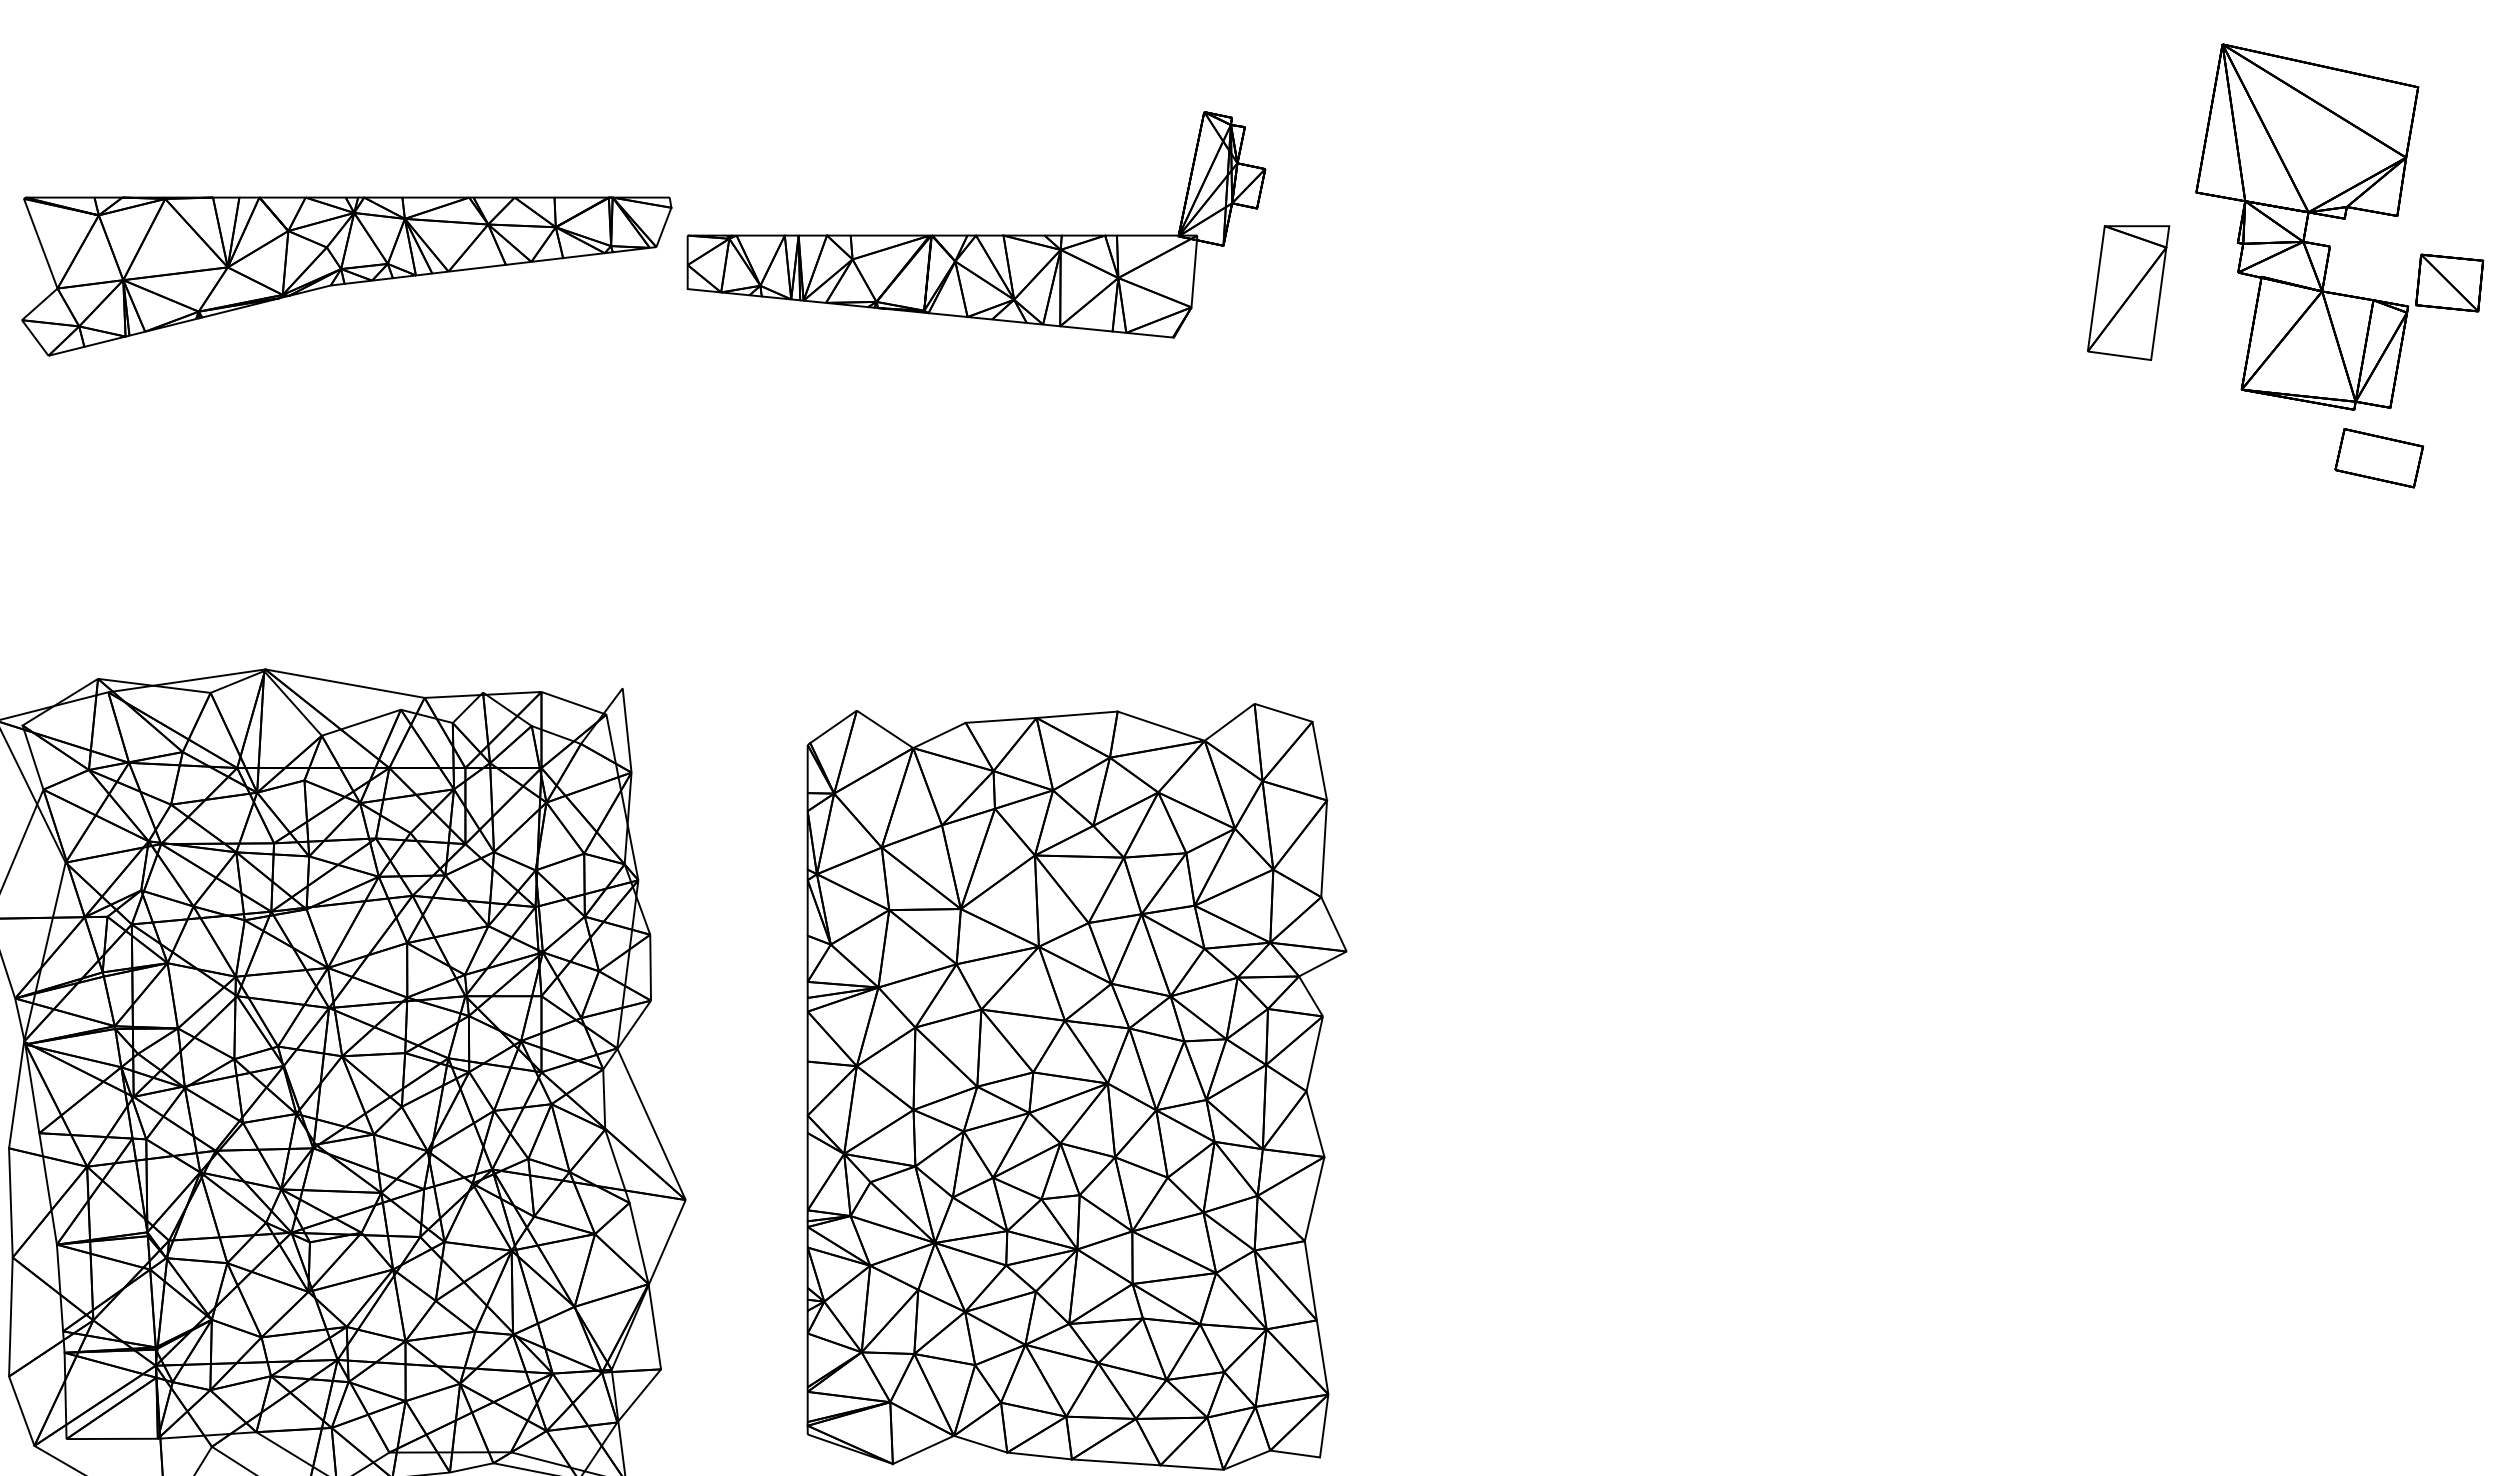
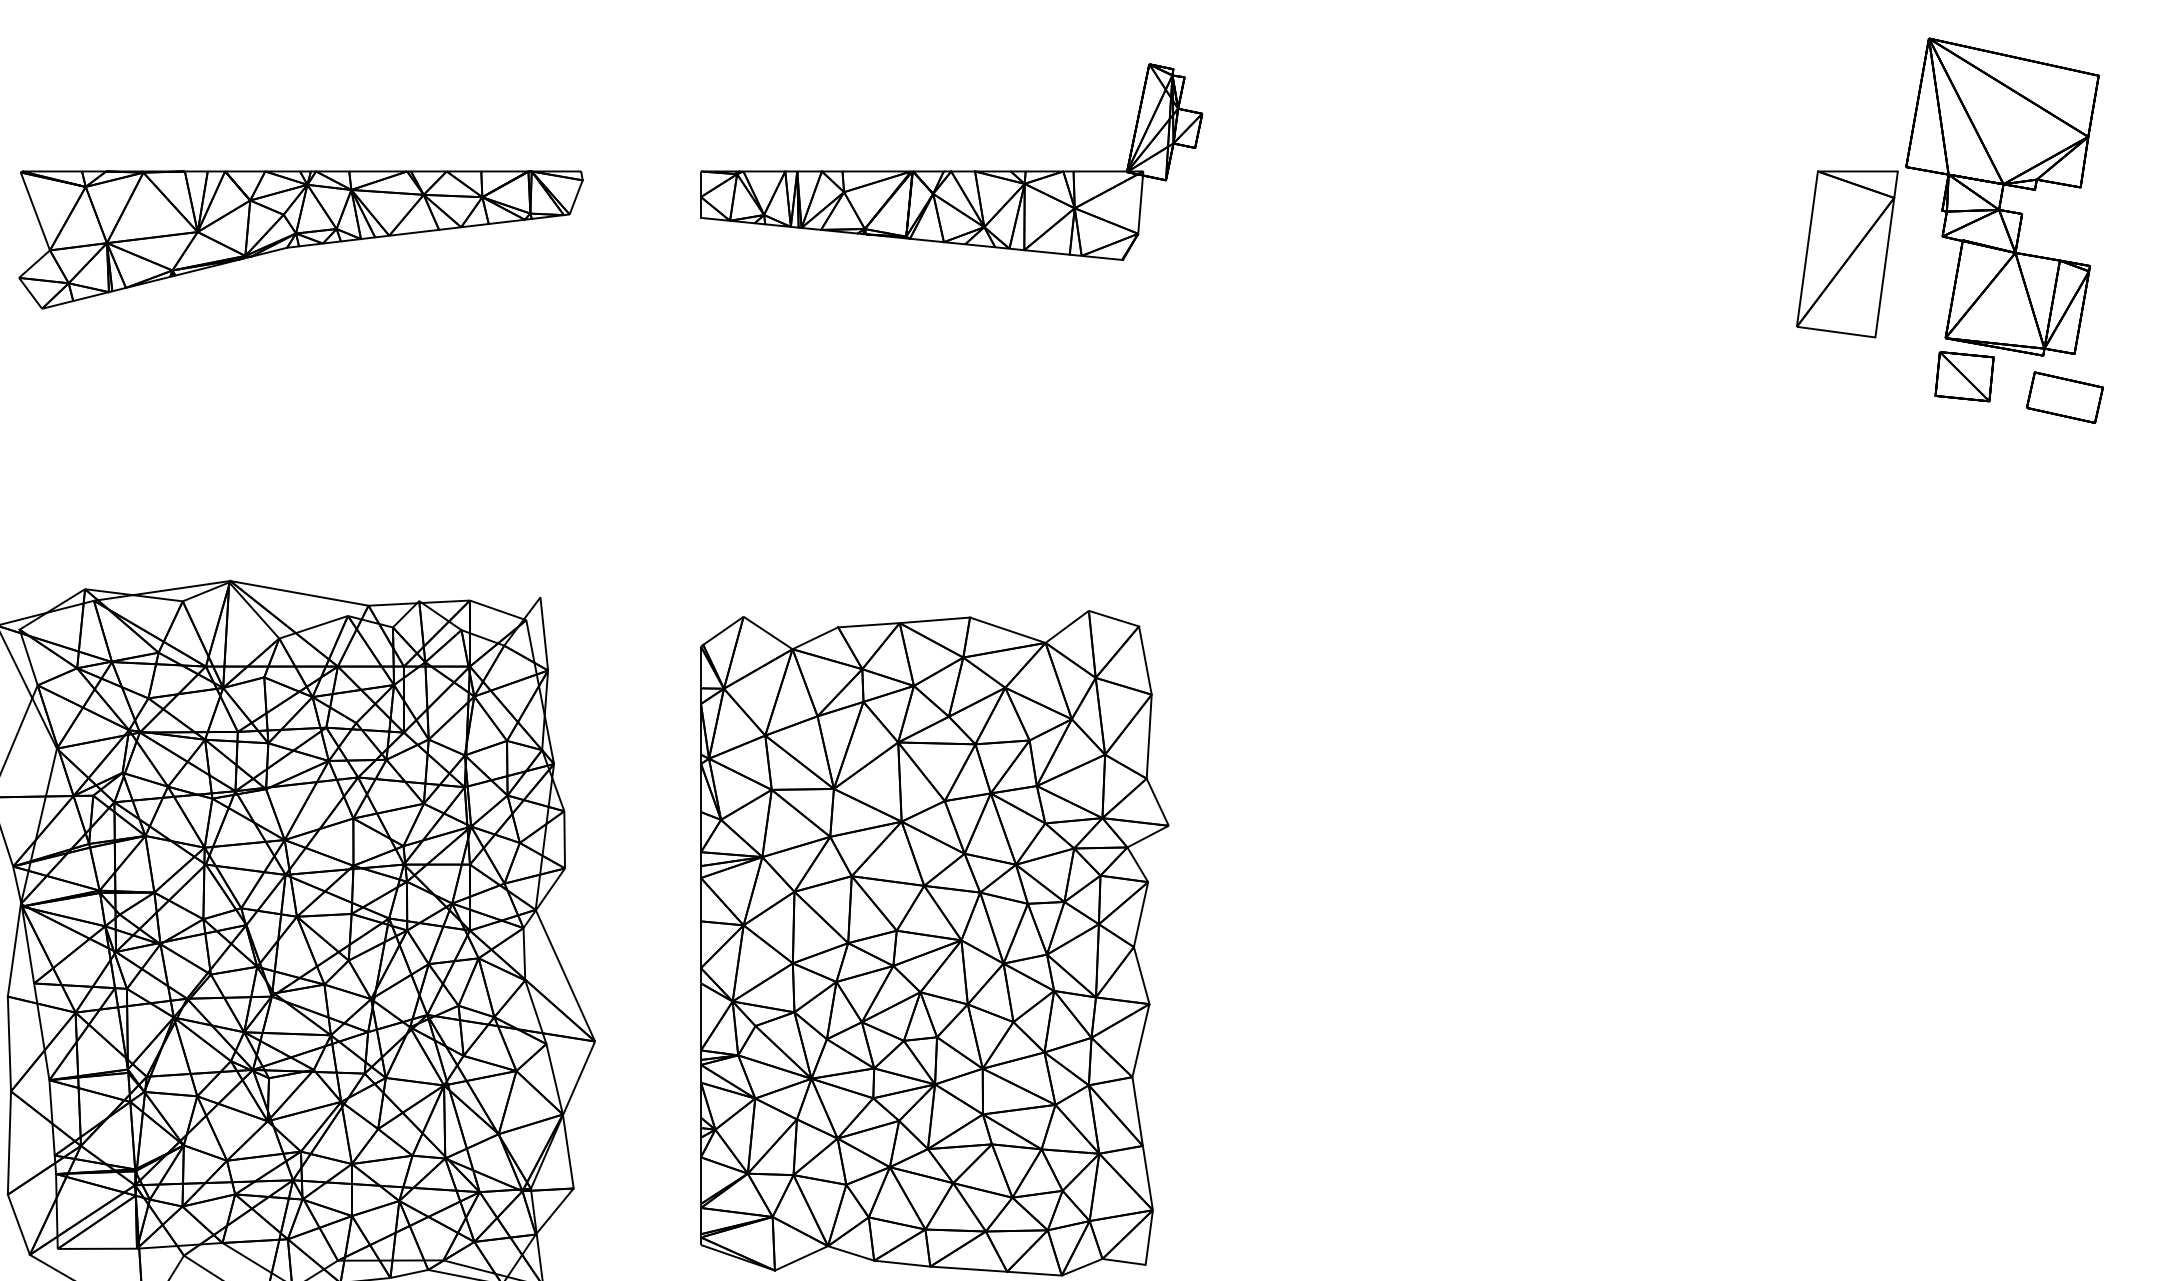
part: (976, 234) -> (951, 170), moved
part: (2449, 282) -> (1964, 376), moved
part: (2128, 292) -> (1847, 253), size x1.43

